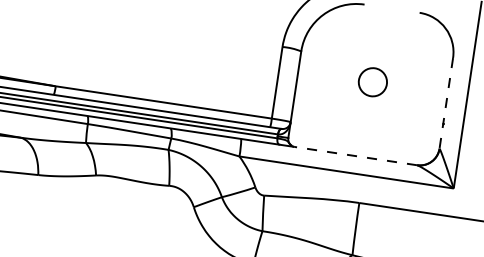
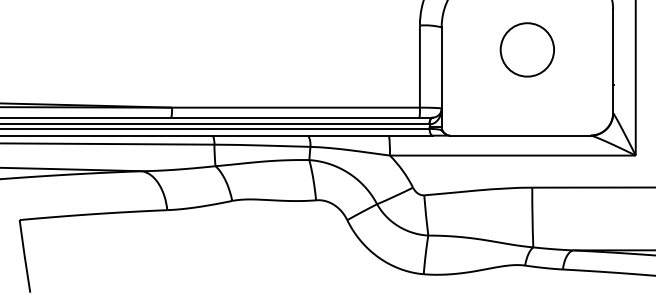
circle: (372, 81) -> (526, 49), size x1.67
line: (446, 103) -> (613, 61), dashed -> solid
line: (355, 155) -> (519, 135), dashed -> solid

